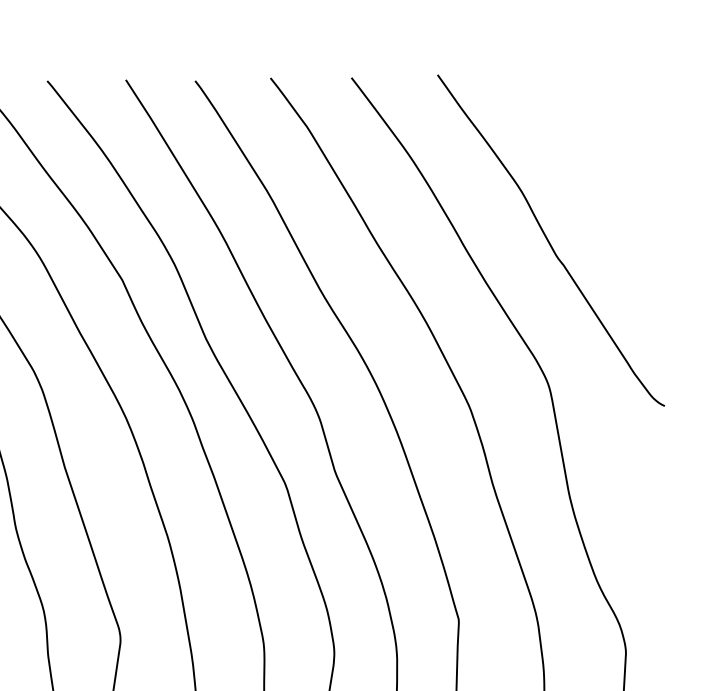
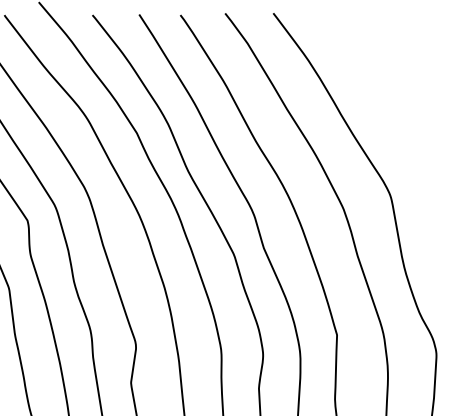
curve: (548, 239) -> (390, 109), removed

